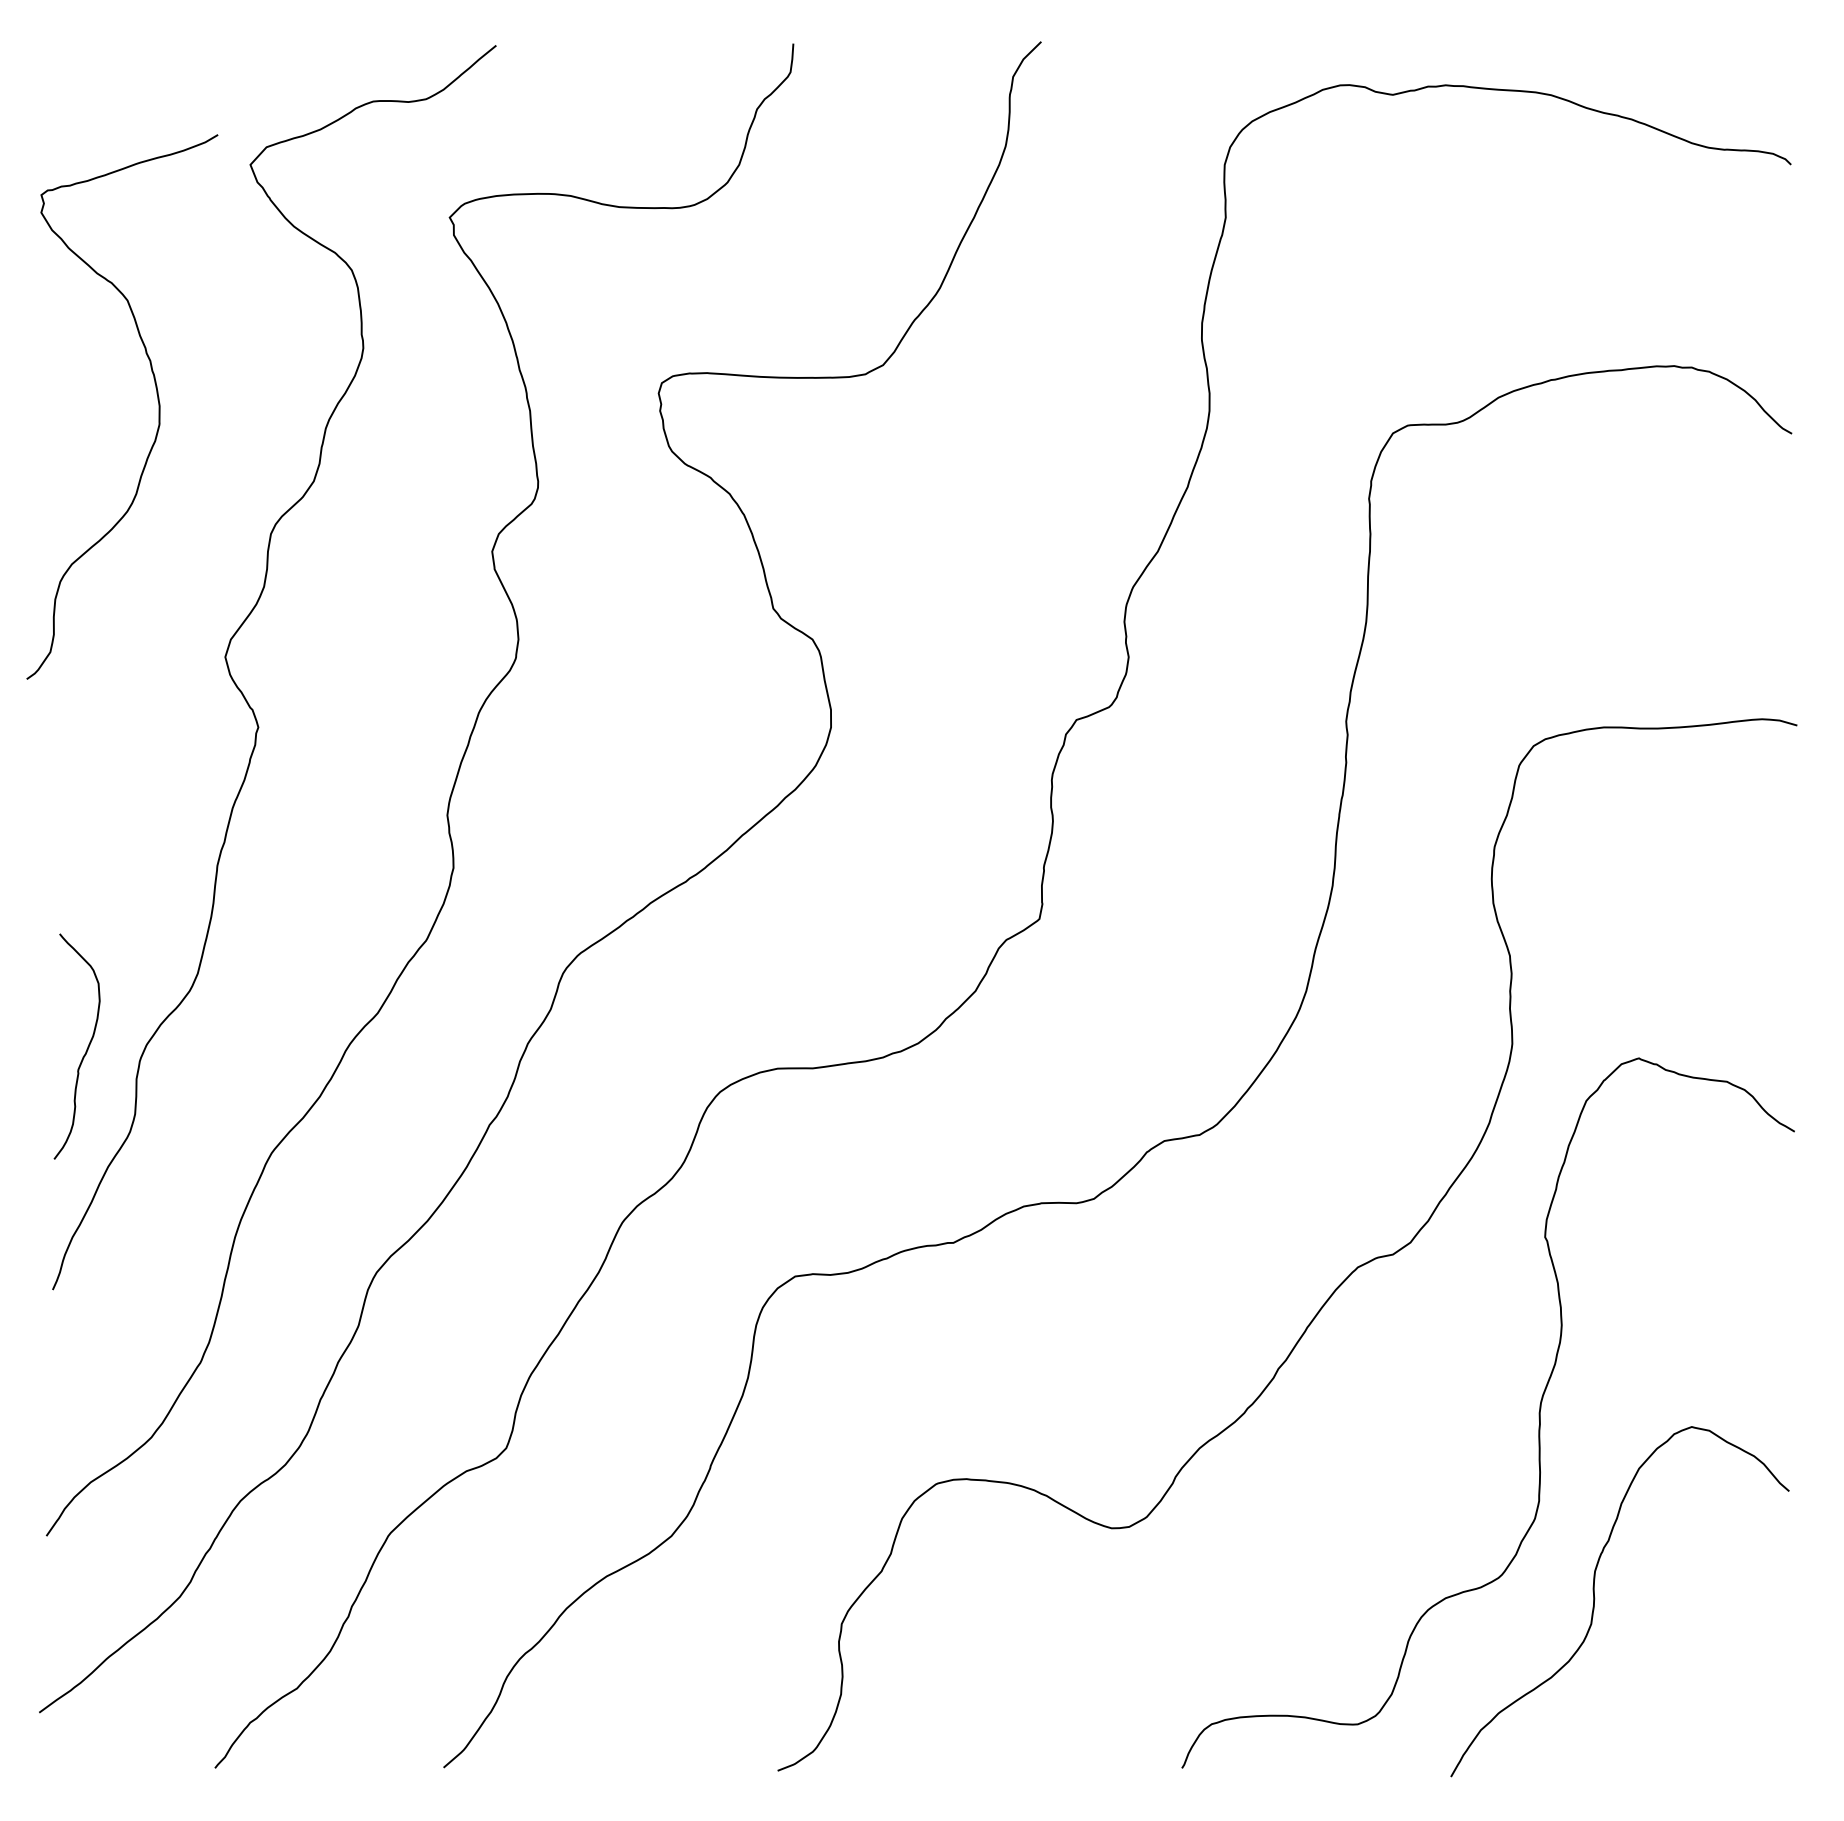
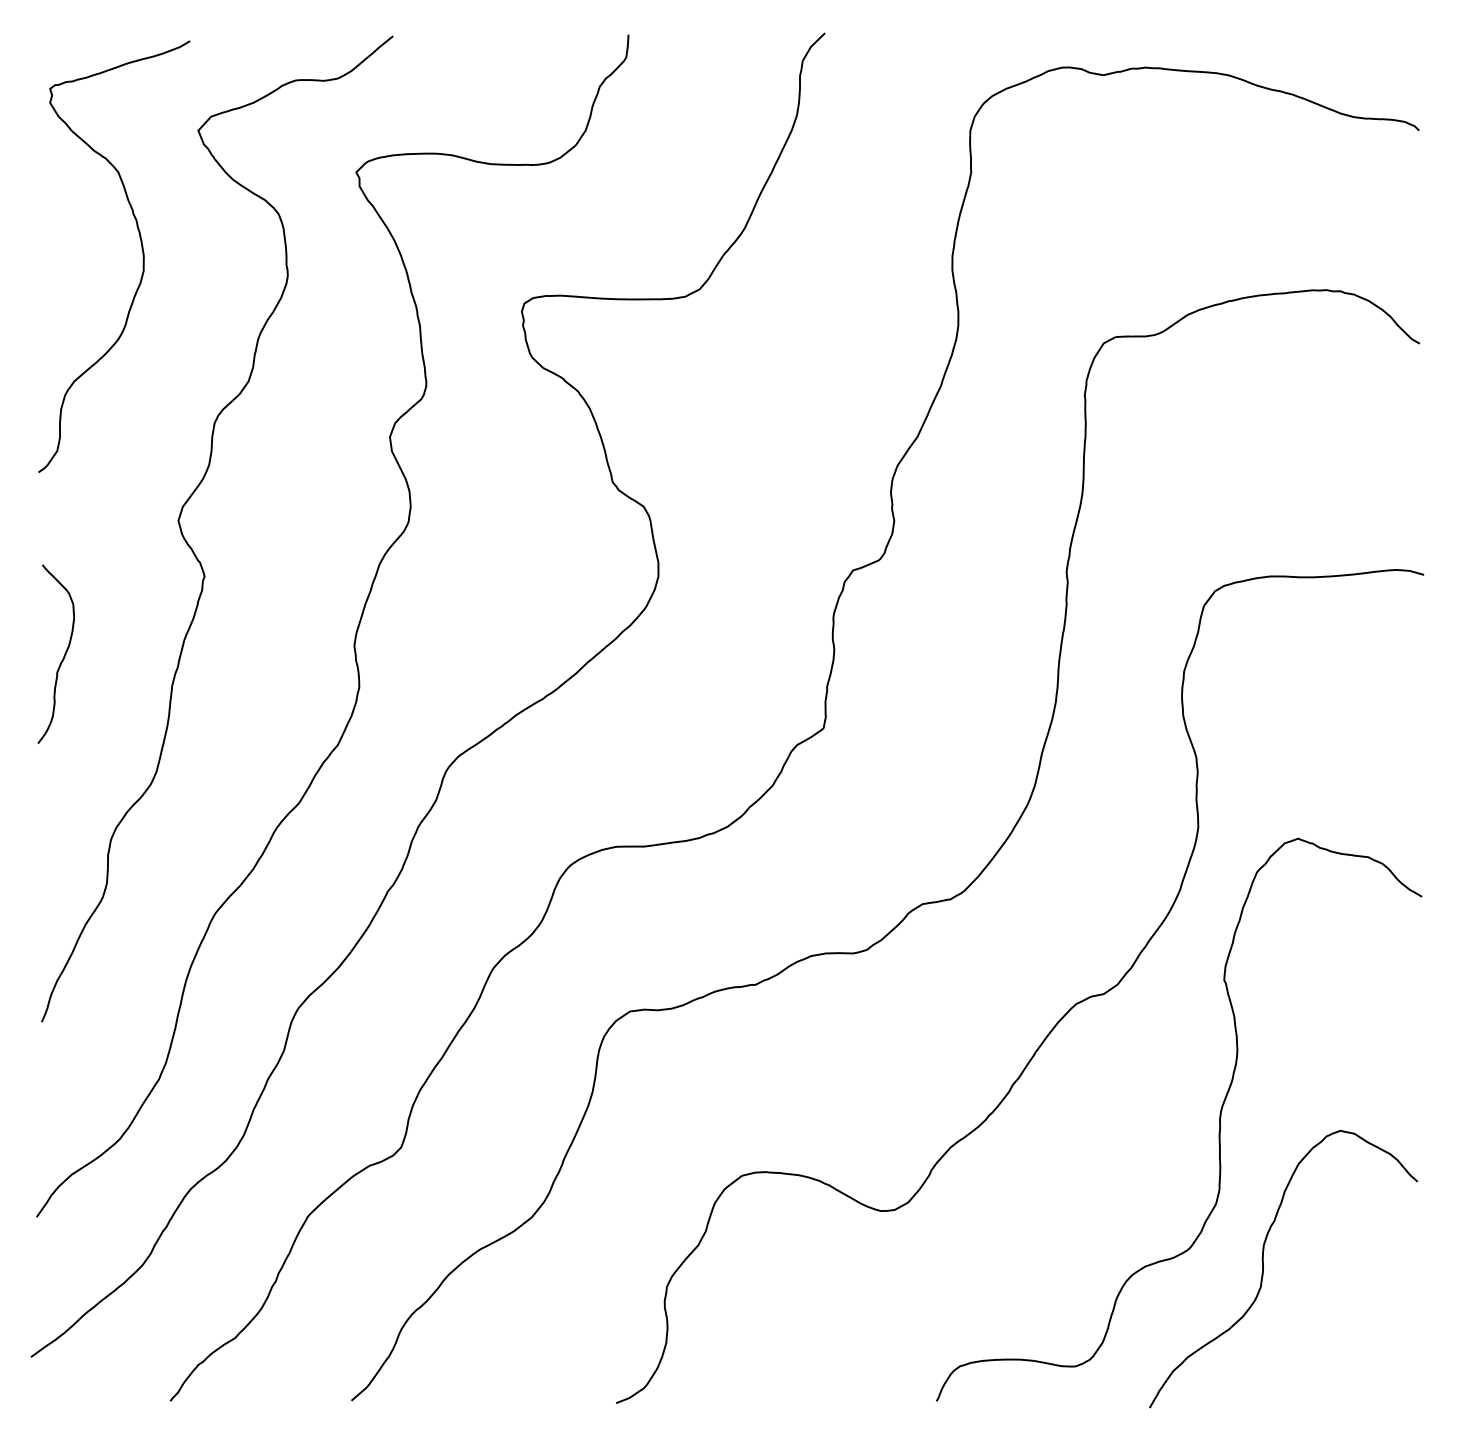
curve: (157, 400) -> (142, 251), moved
curve: (85, 1051) -> (62, 658), moved

